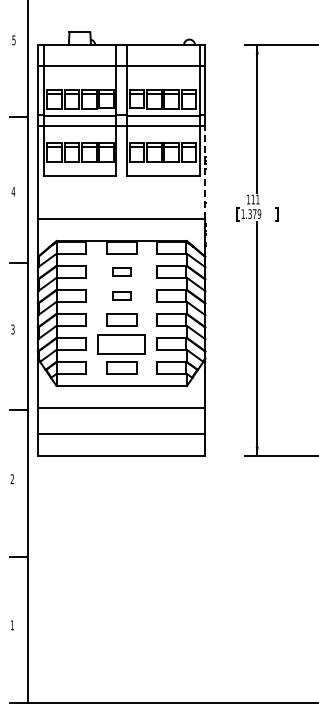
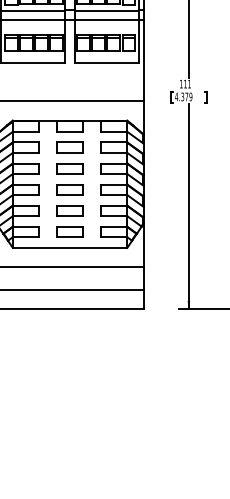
line: (205, 172) -> (143, 60), dashed -> solid
text: (242, 213) -> (176, 96), 1.379 -> 4.379
part: (121, 271) -> (69, 147), size x1.67
part: (121, 295) -> (69, 168), size x1.67
part: (121, 343) -> (69, 210), size x0.62

